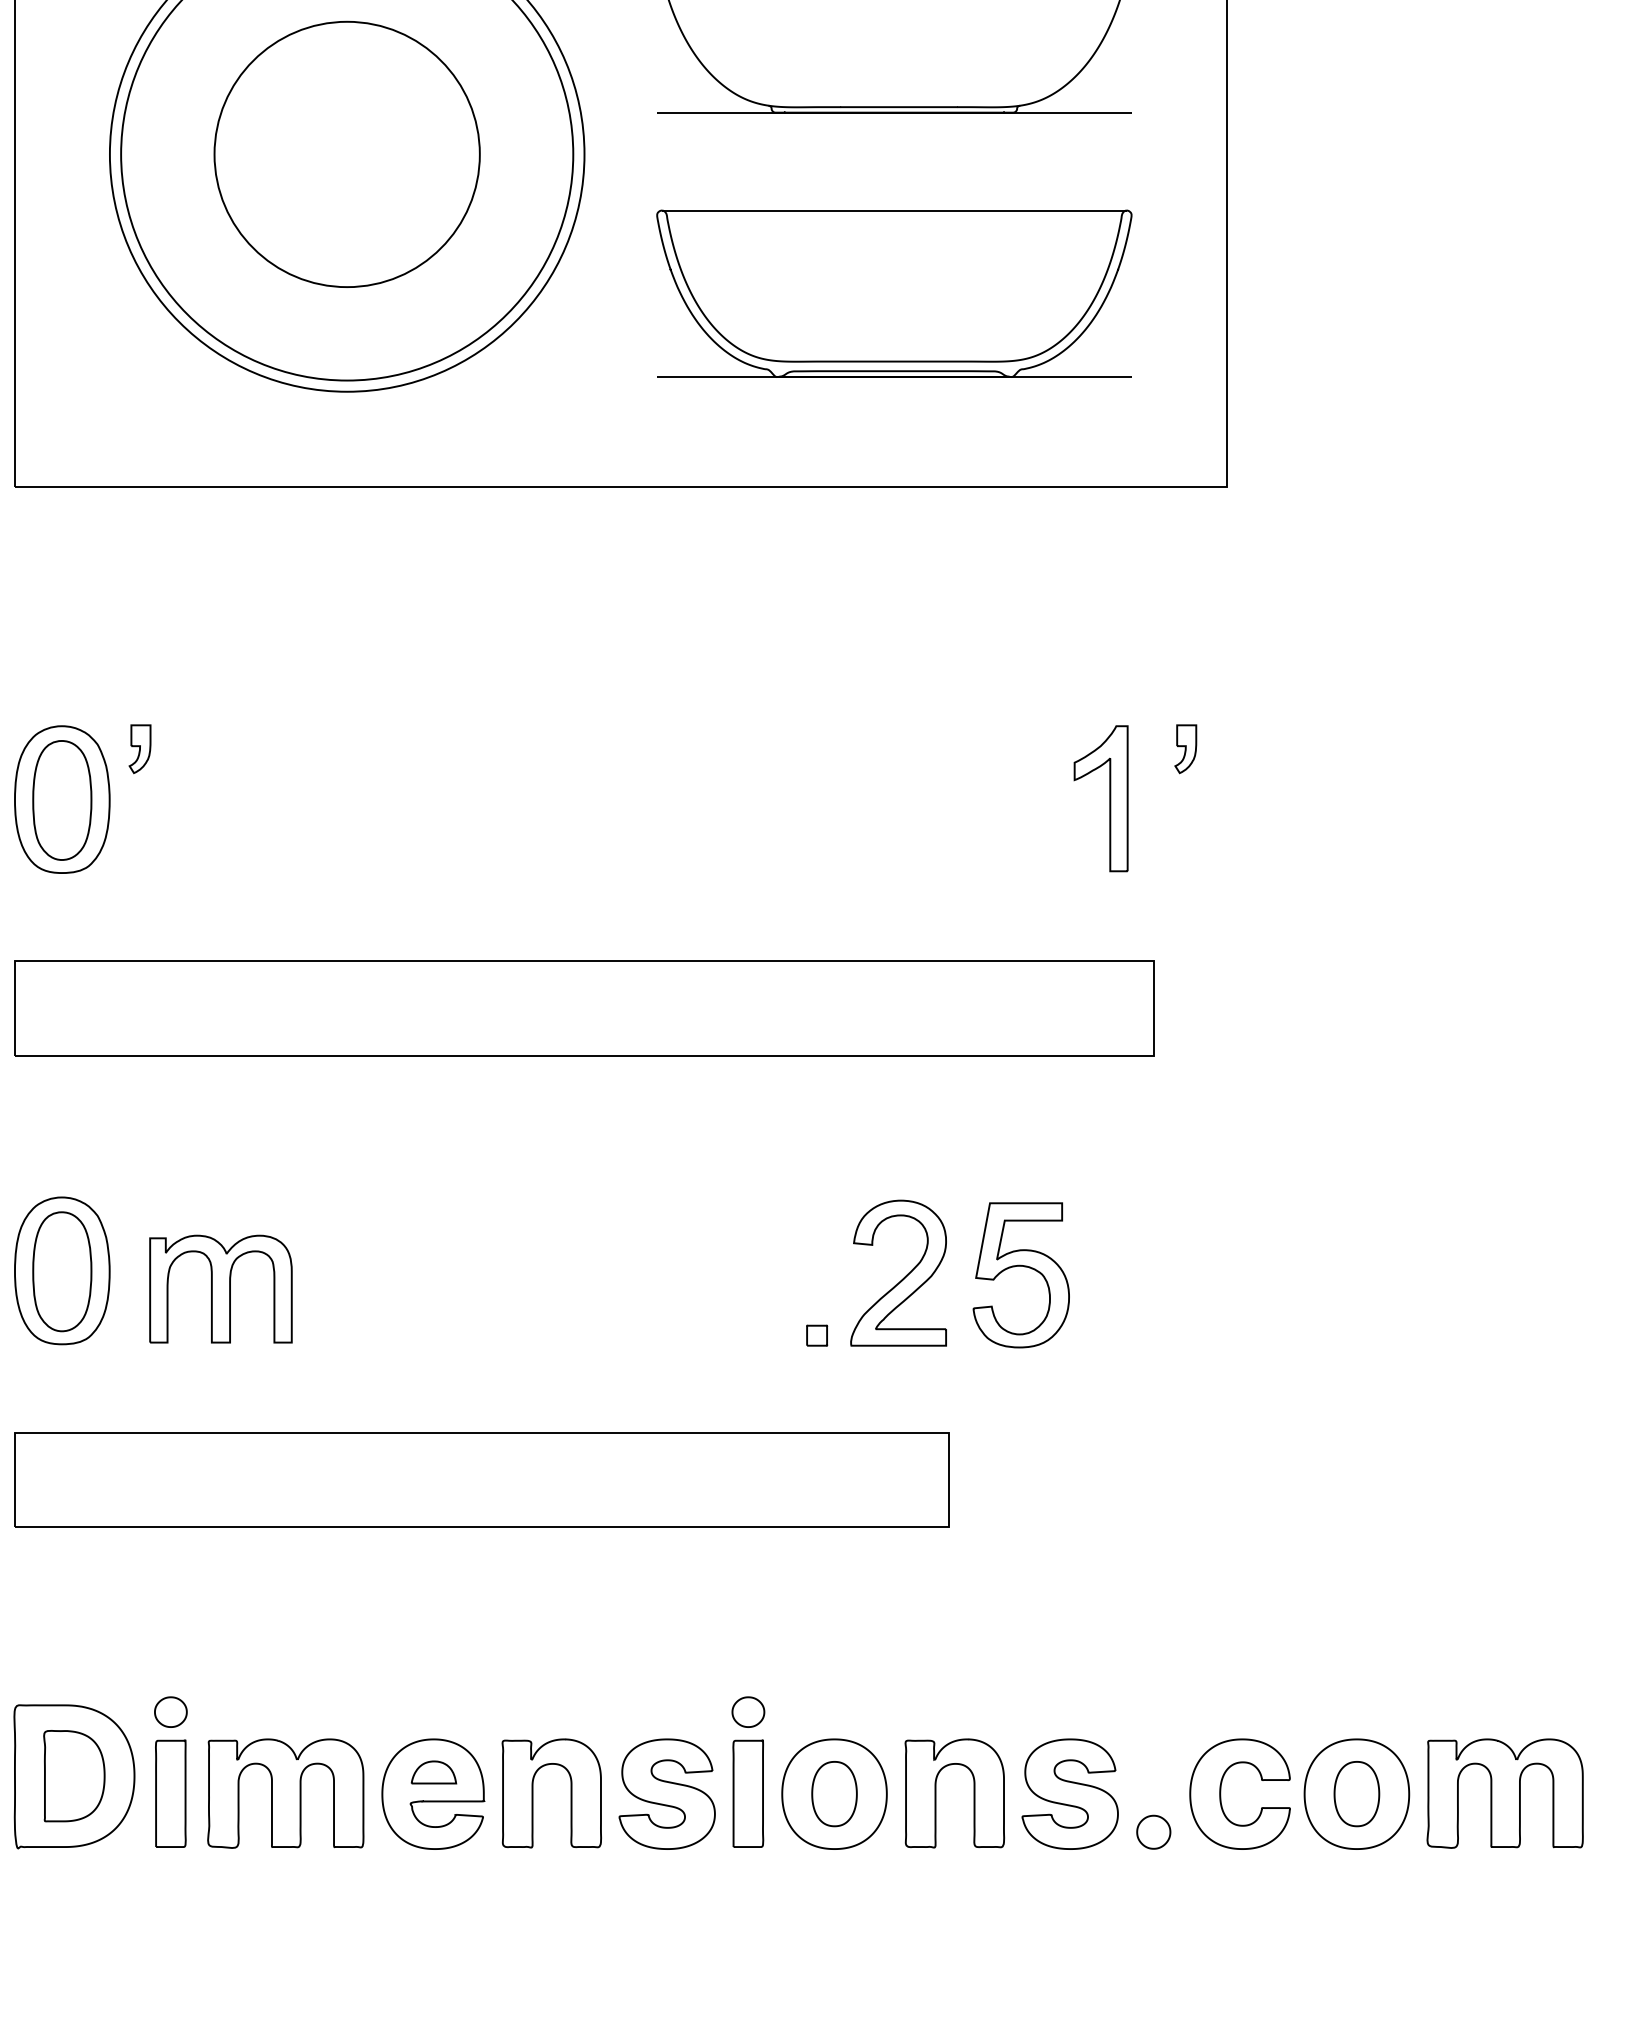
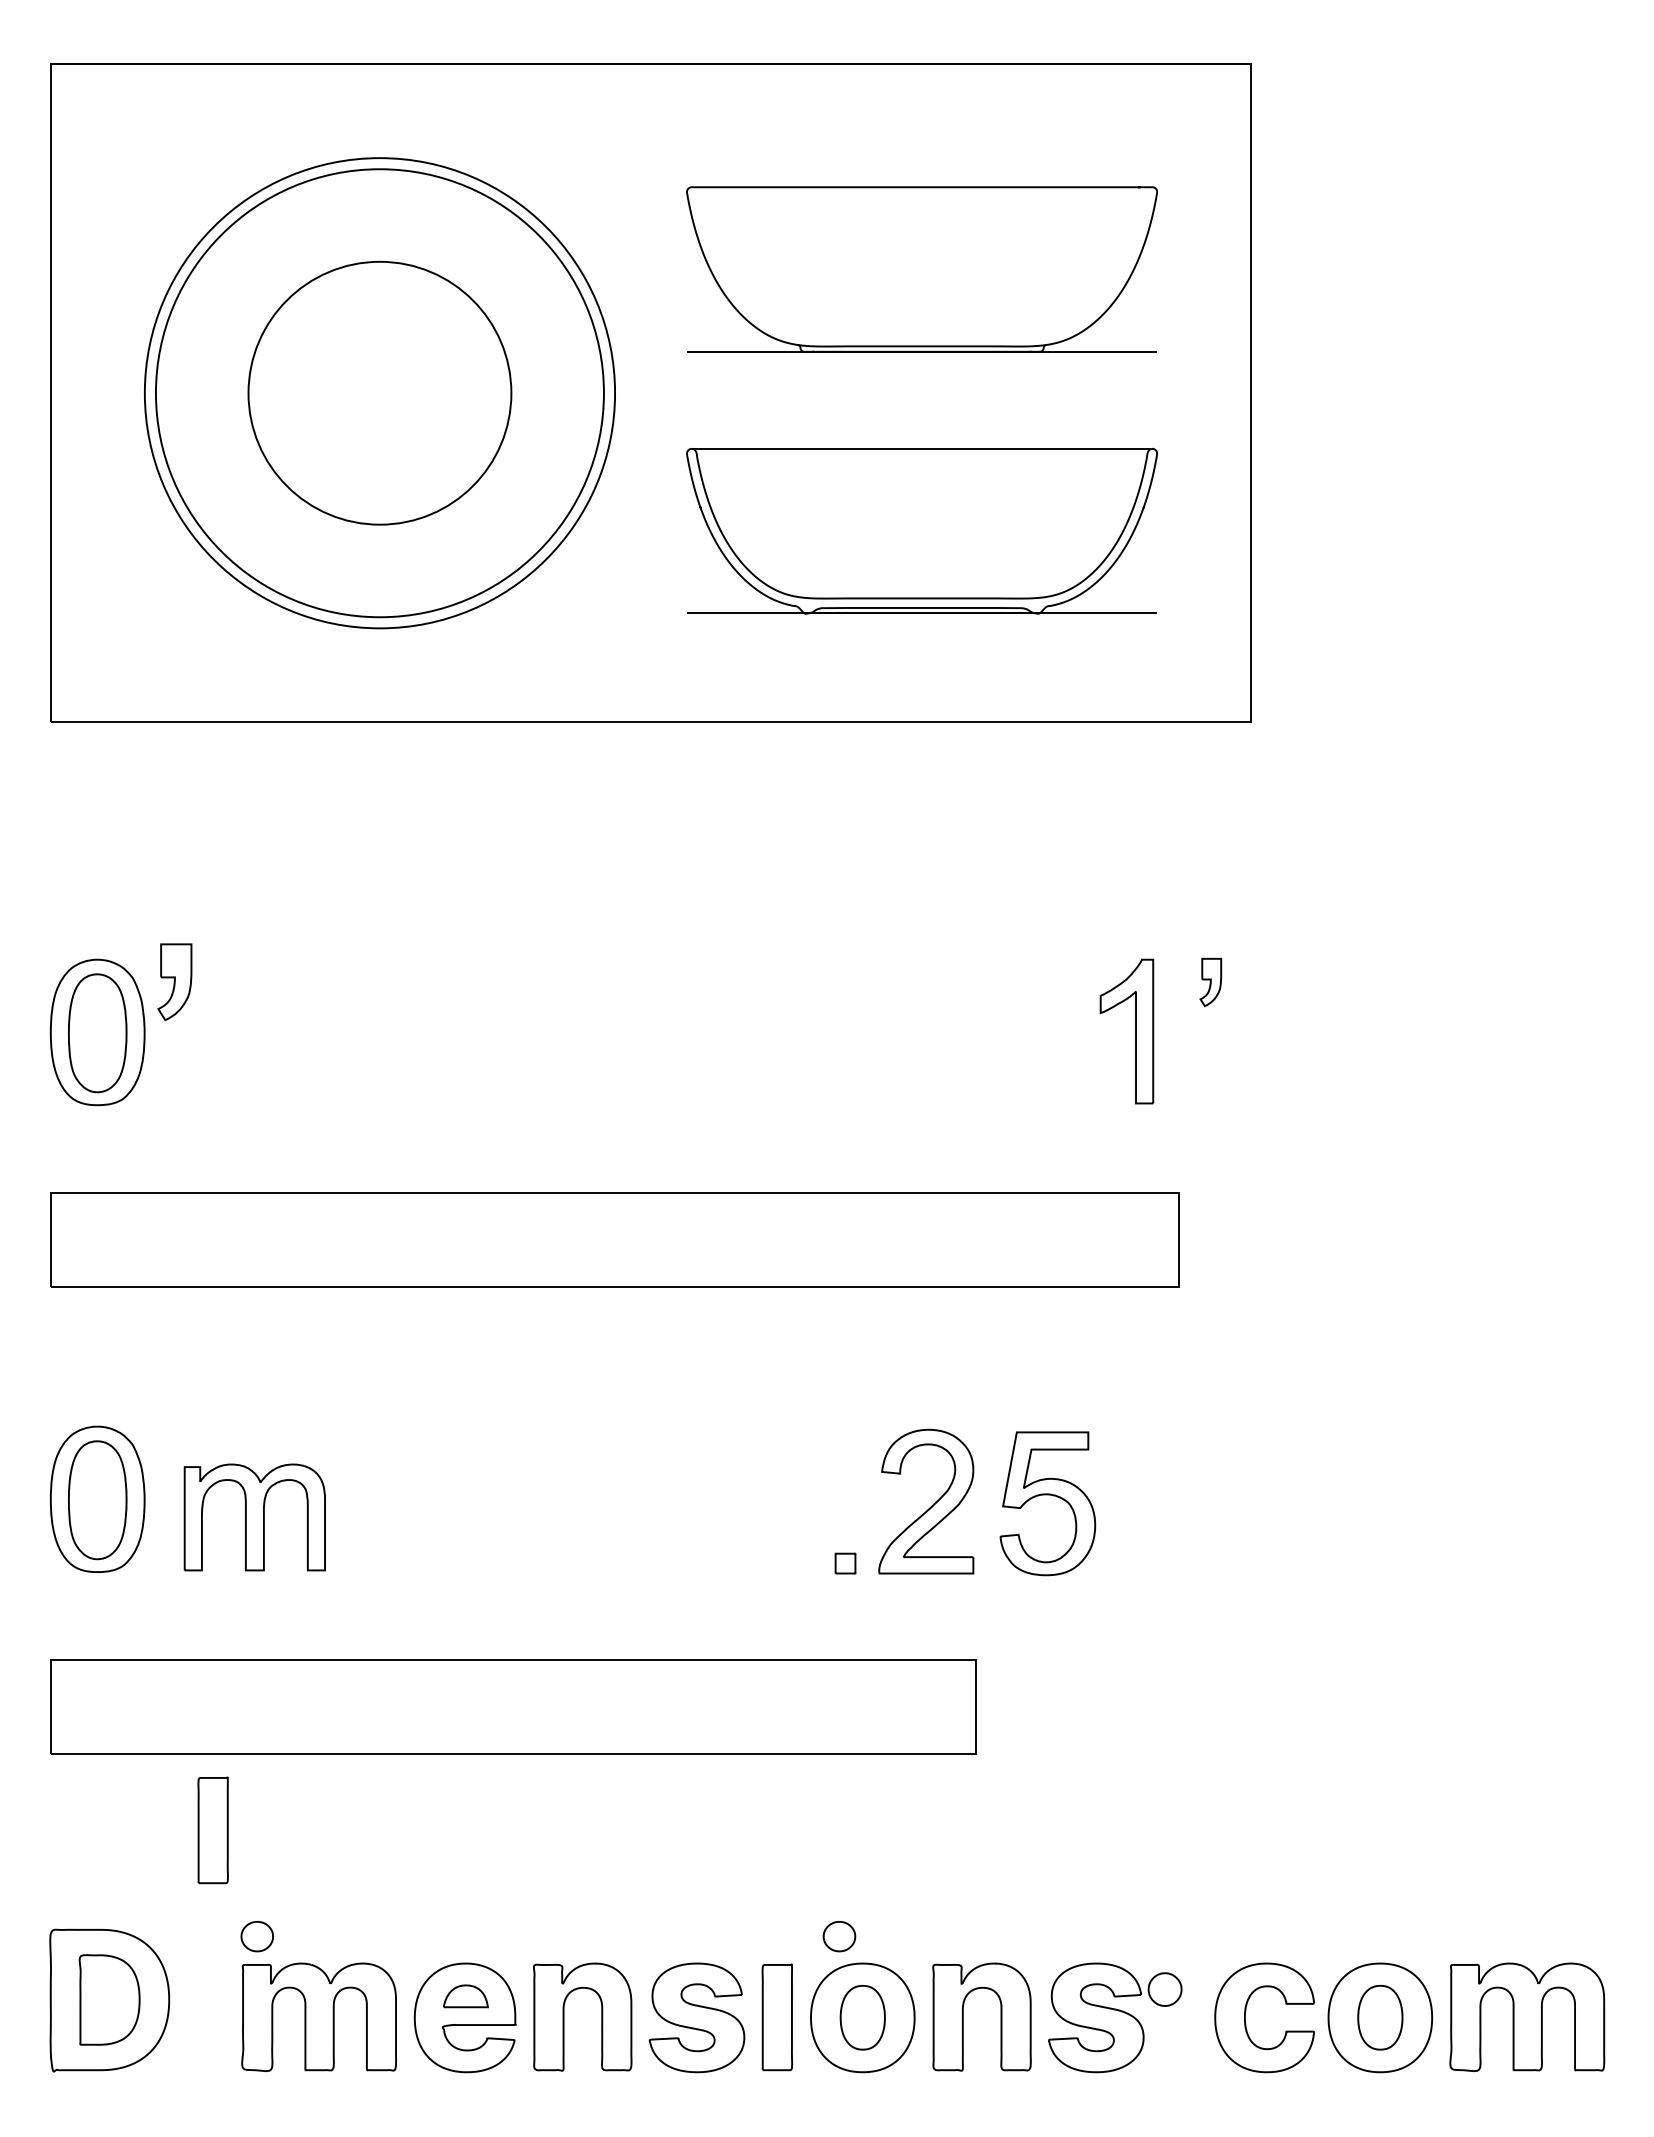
part: (139, 749) -> (174, 982), size x1.6
part: (170, 1712) -> (256, 1936), moved
part: (748, 1712) -> (839, 1936), moved
part: (170, 1793) -> (212, 1830), moved
part: (1153, 1832) -> (1164, 1989), moved

